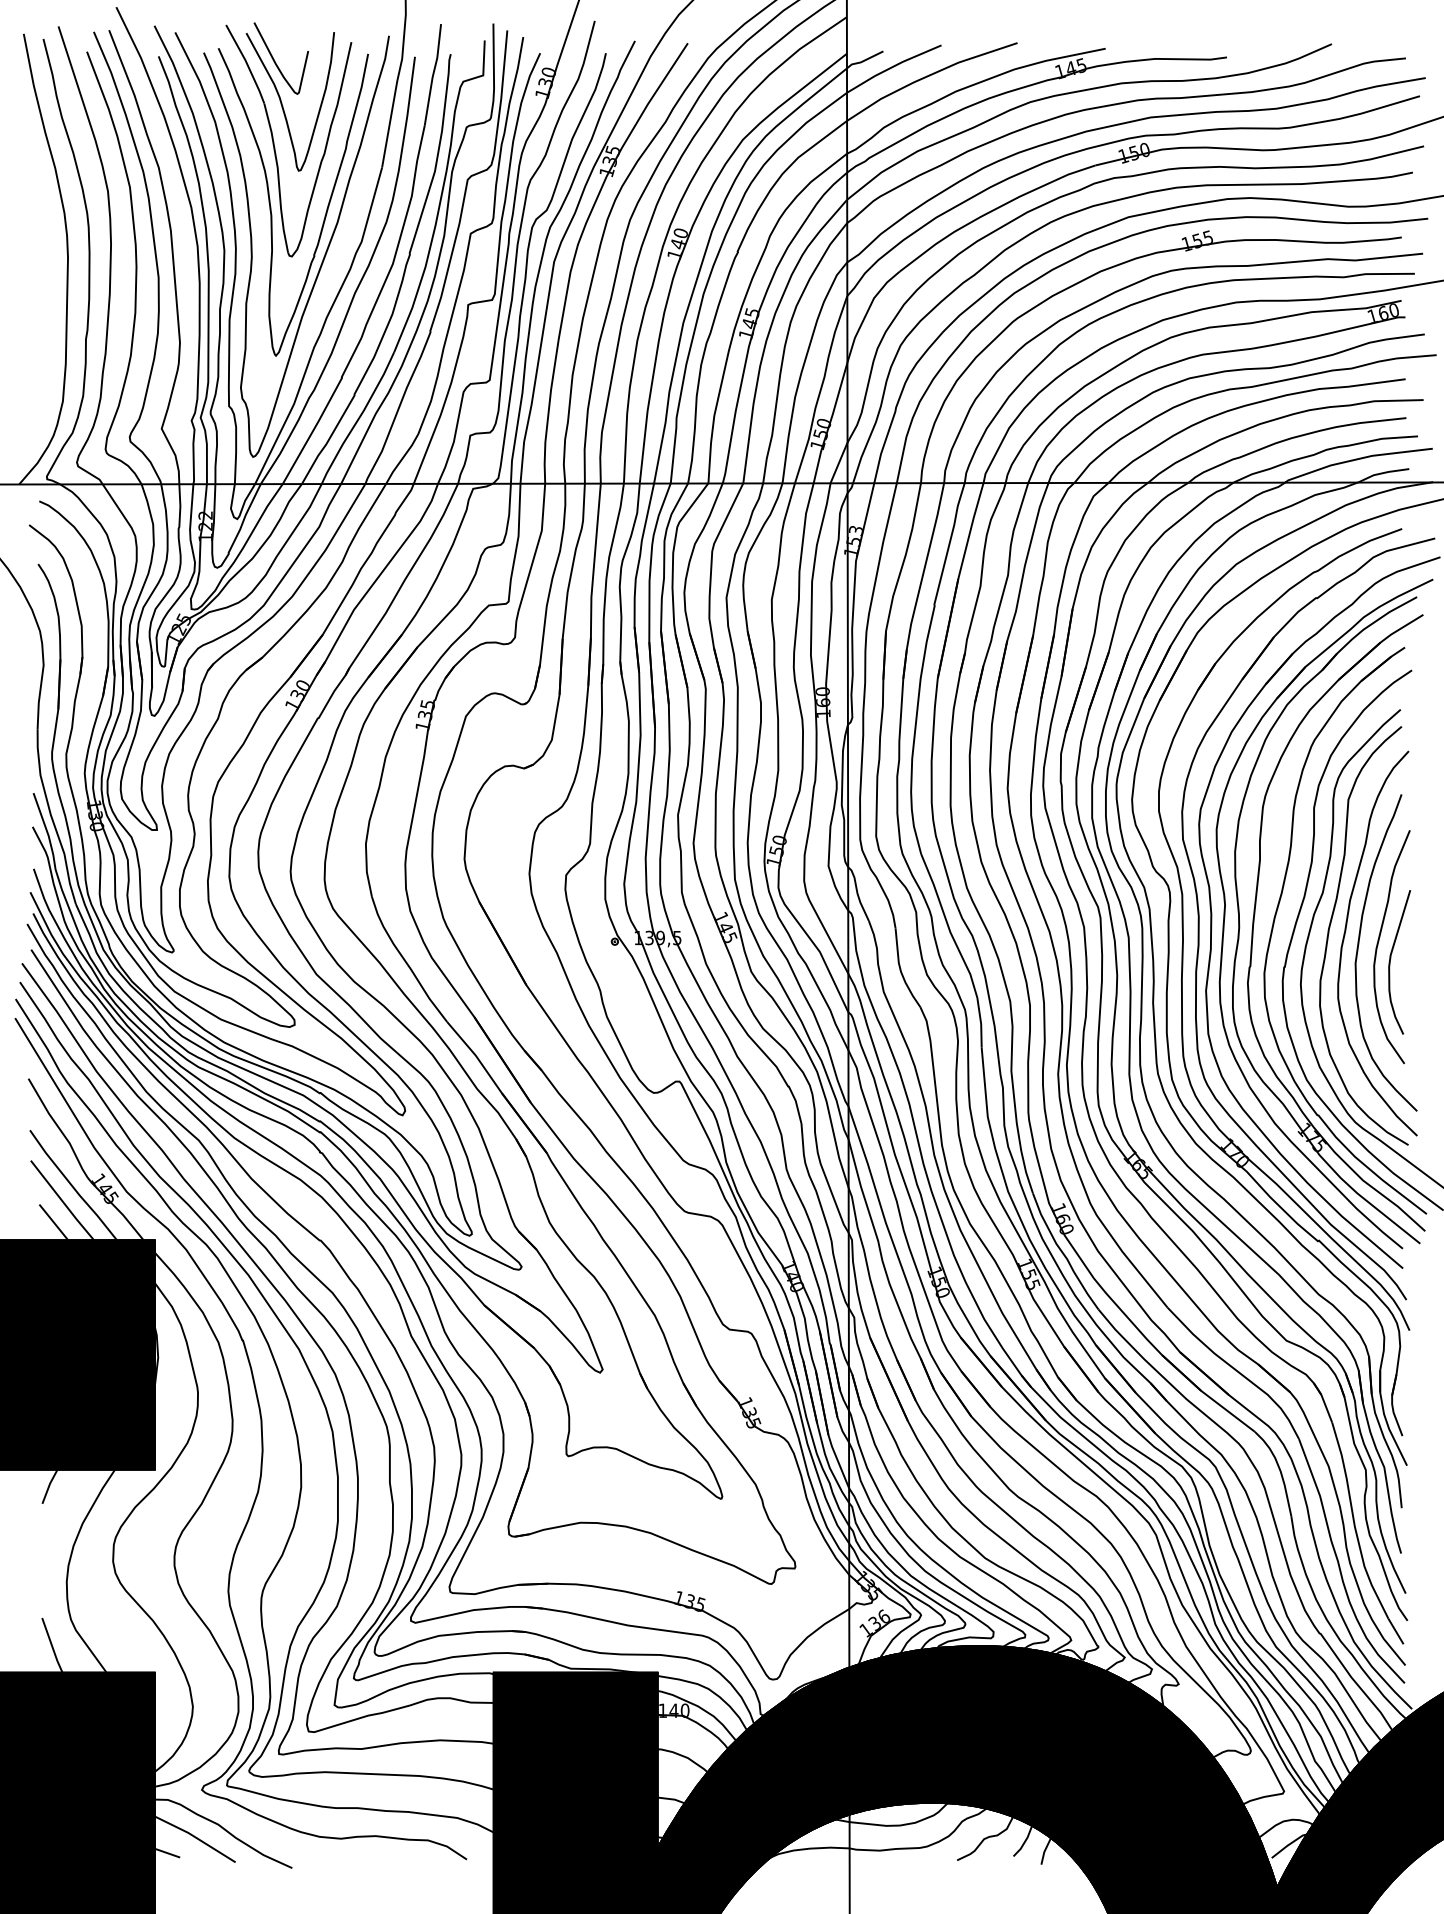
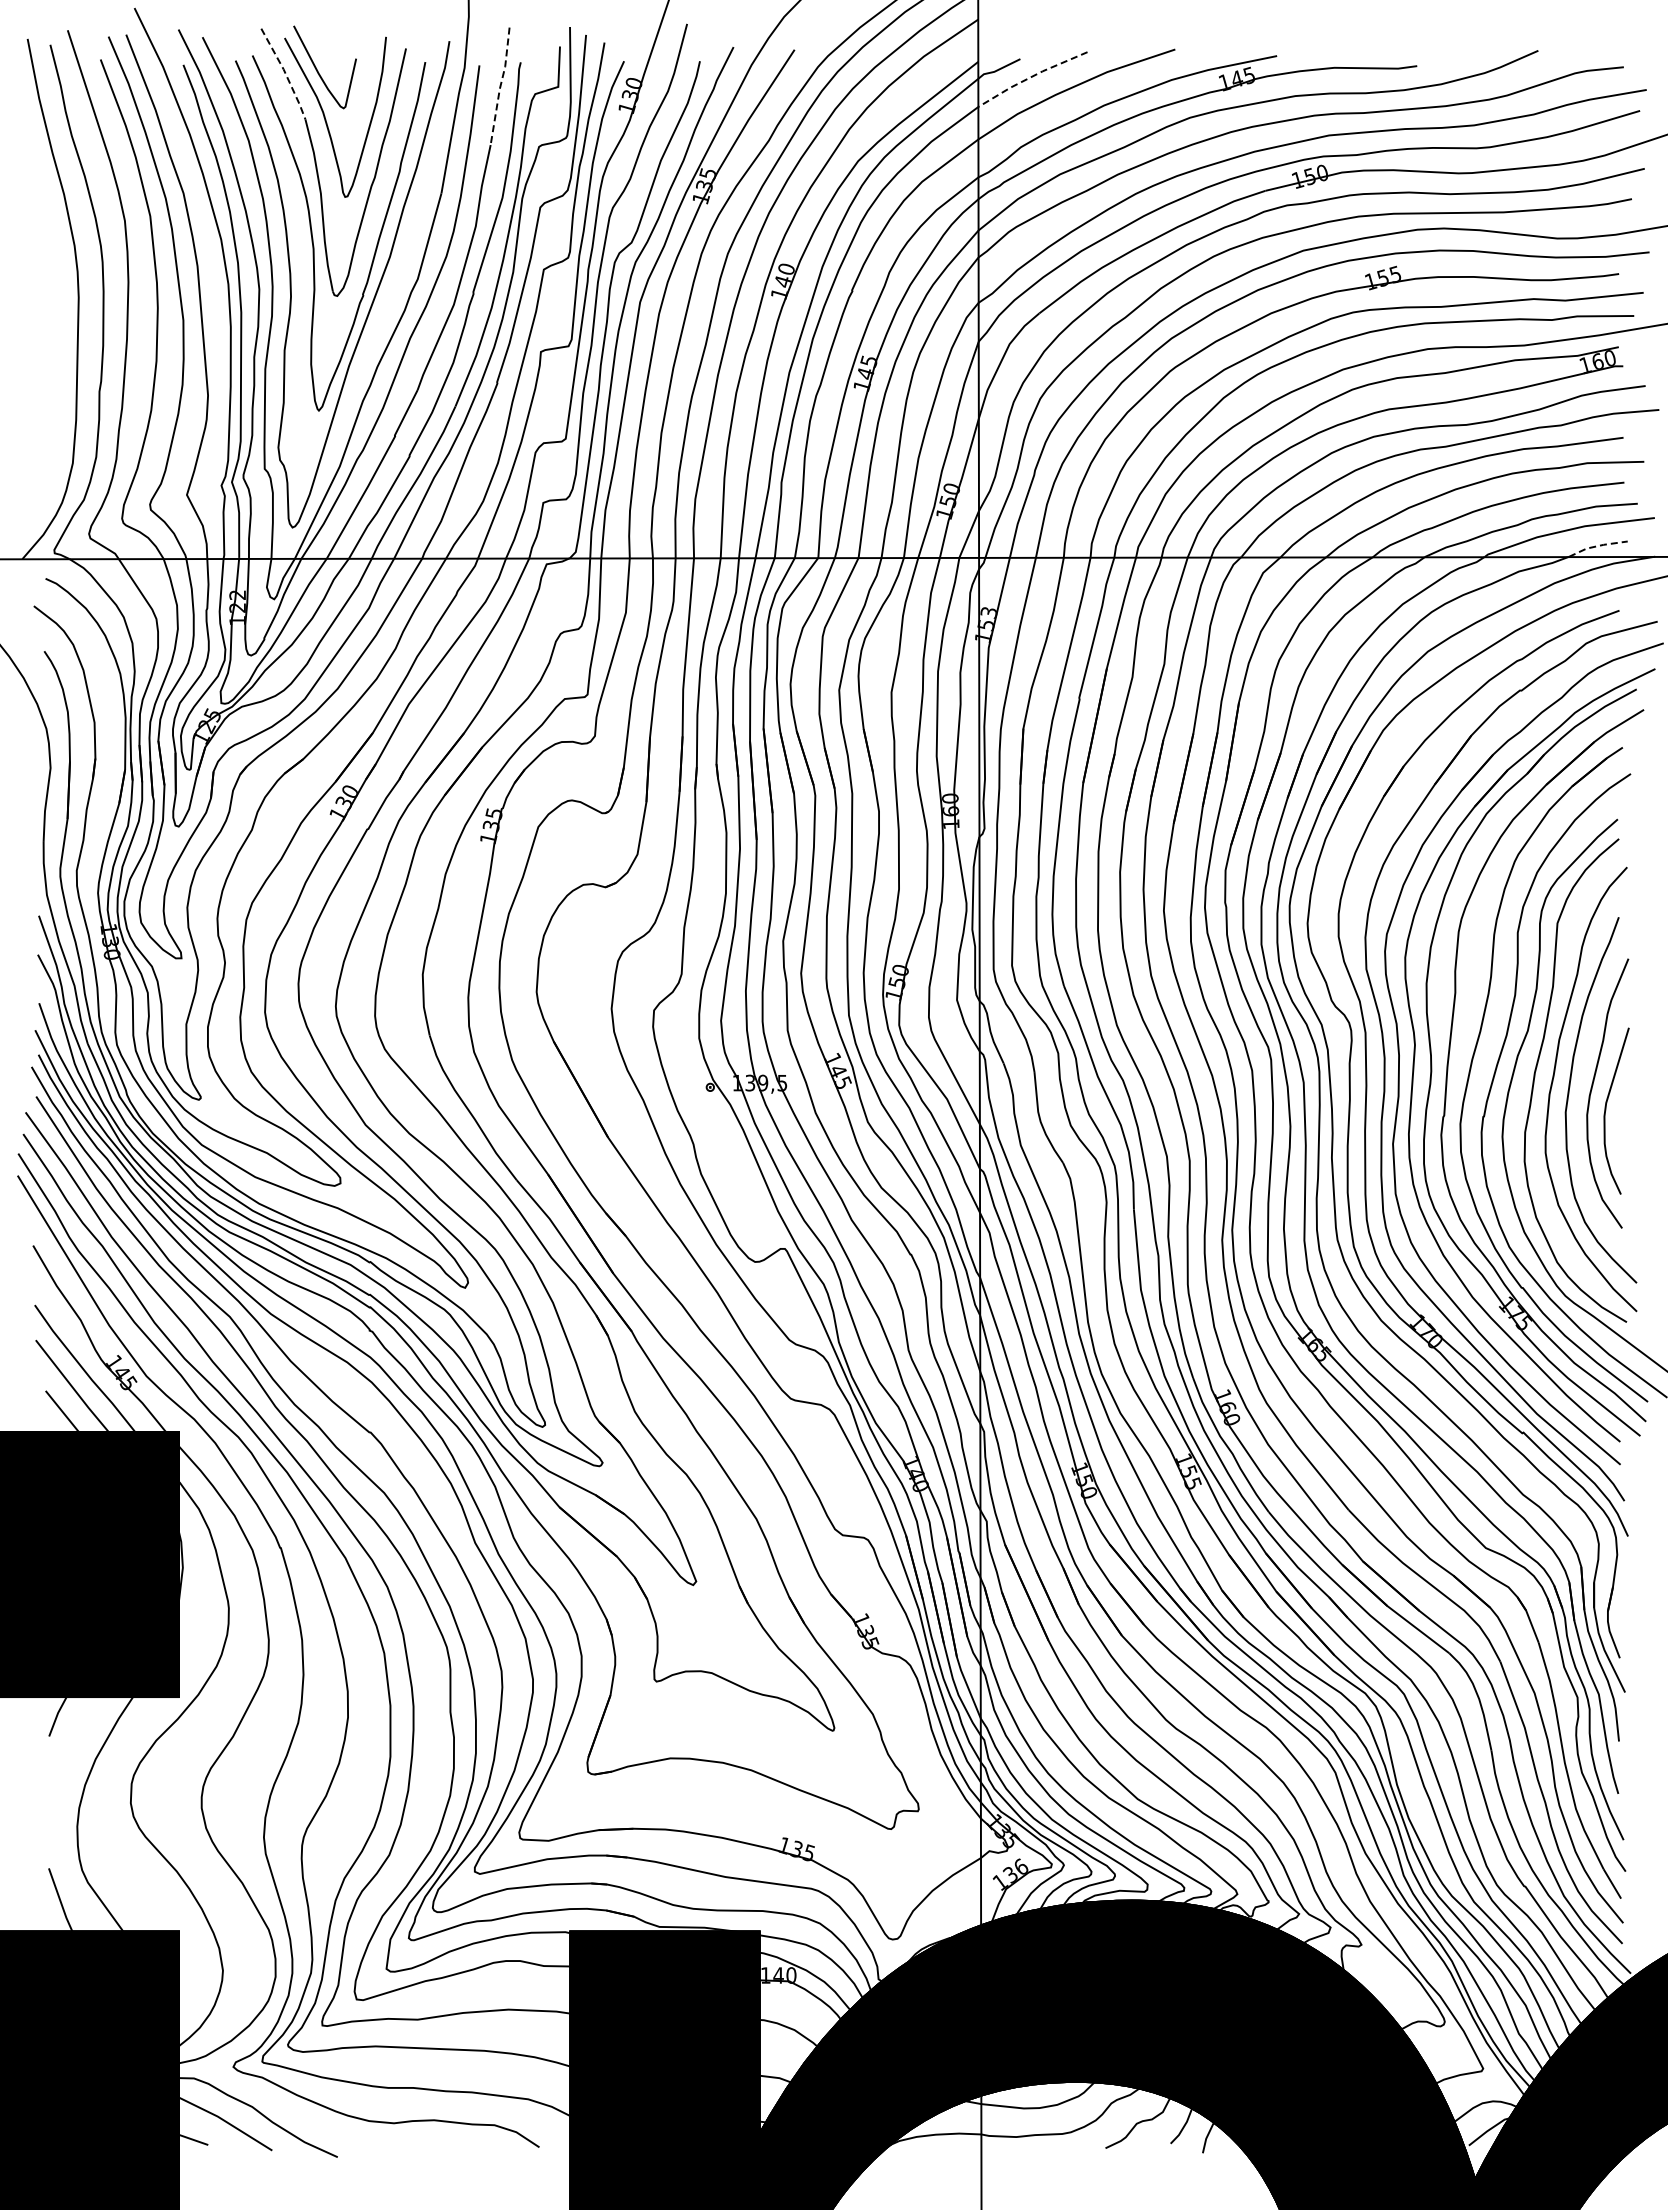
line: (247, 63) -> (285, 73), solid -> dashed
line: (893, 67) -> (1031, 77), solid -> dashed
line: (433, 75) -> (500, 86), solid -> dashed
line: (1383, 473) -> (1598, 546), solid -> dashed

